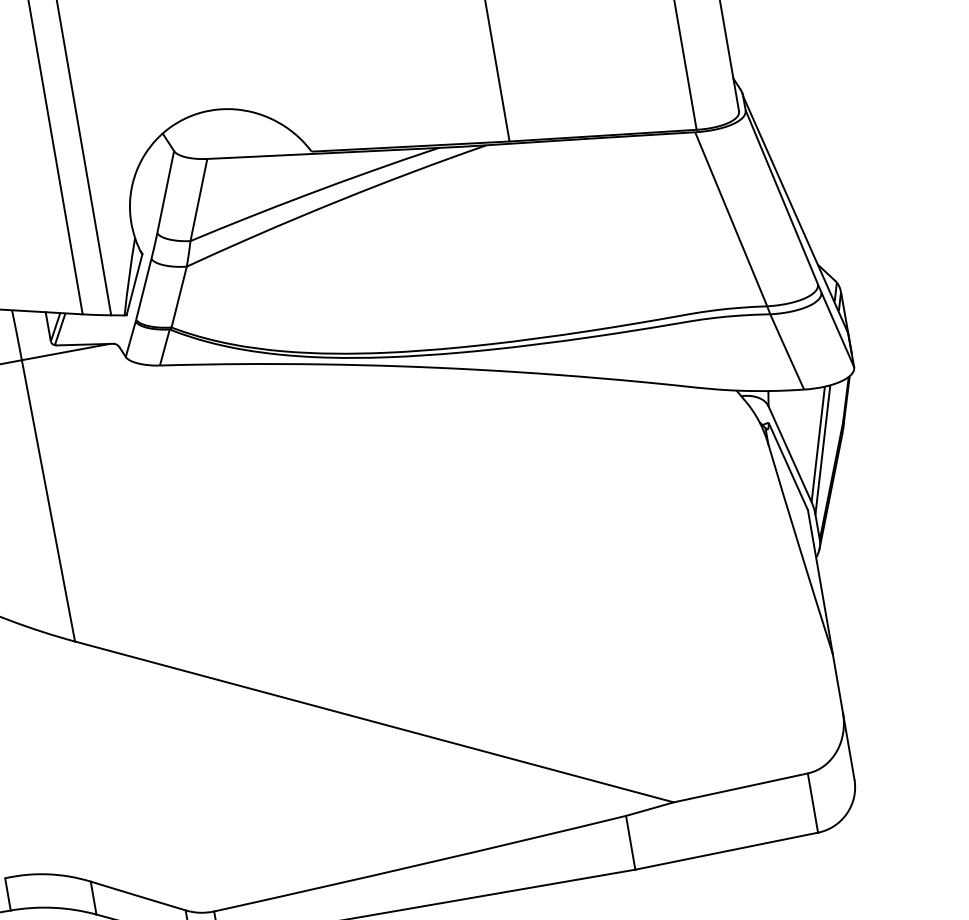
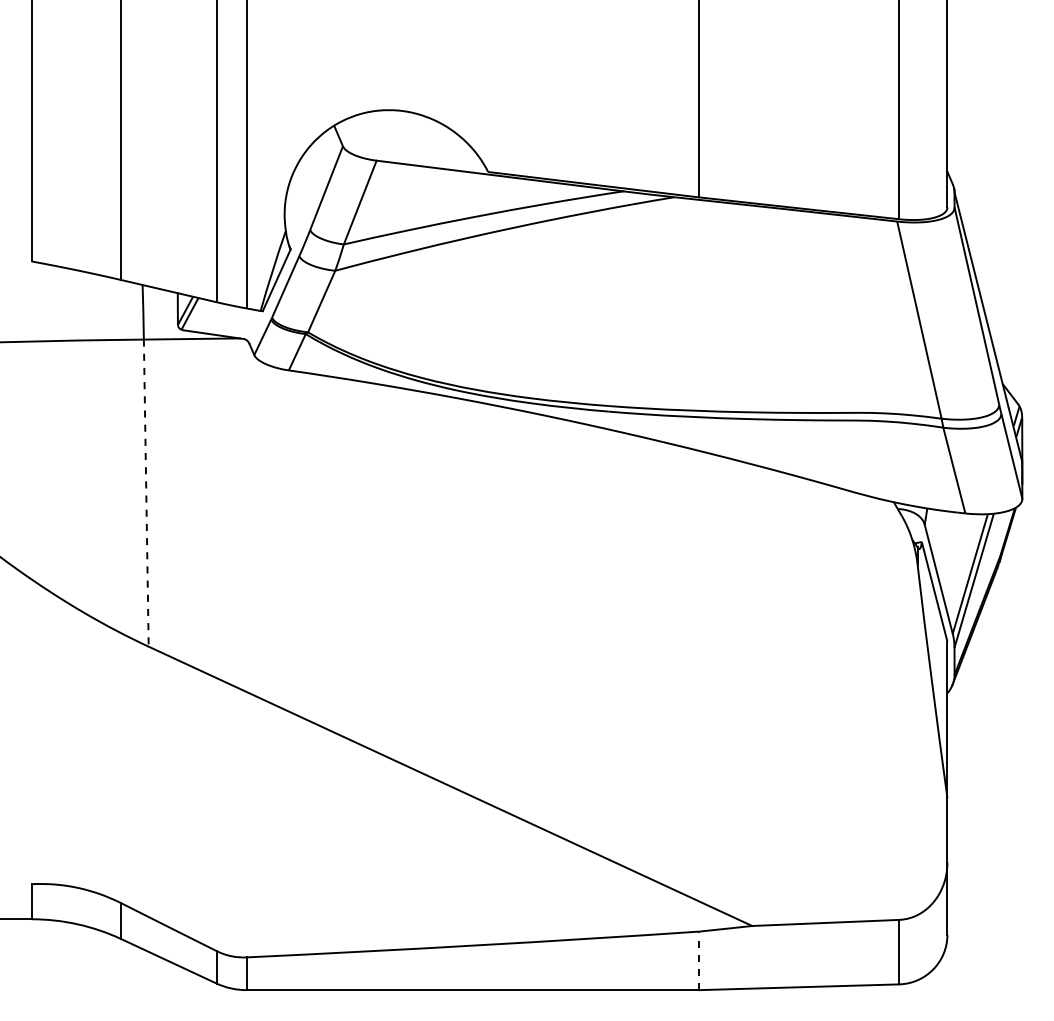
line: (48, 501) -> (146, 493), solid -> dashed
line: (630, 842) -> (699, 960), solid -> dashed

